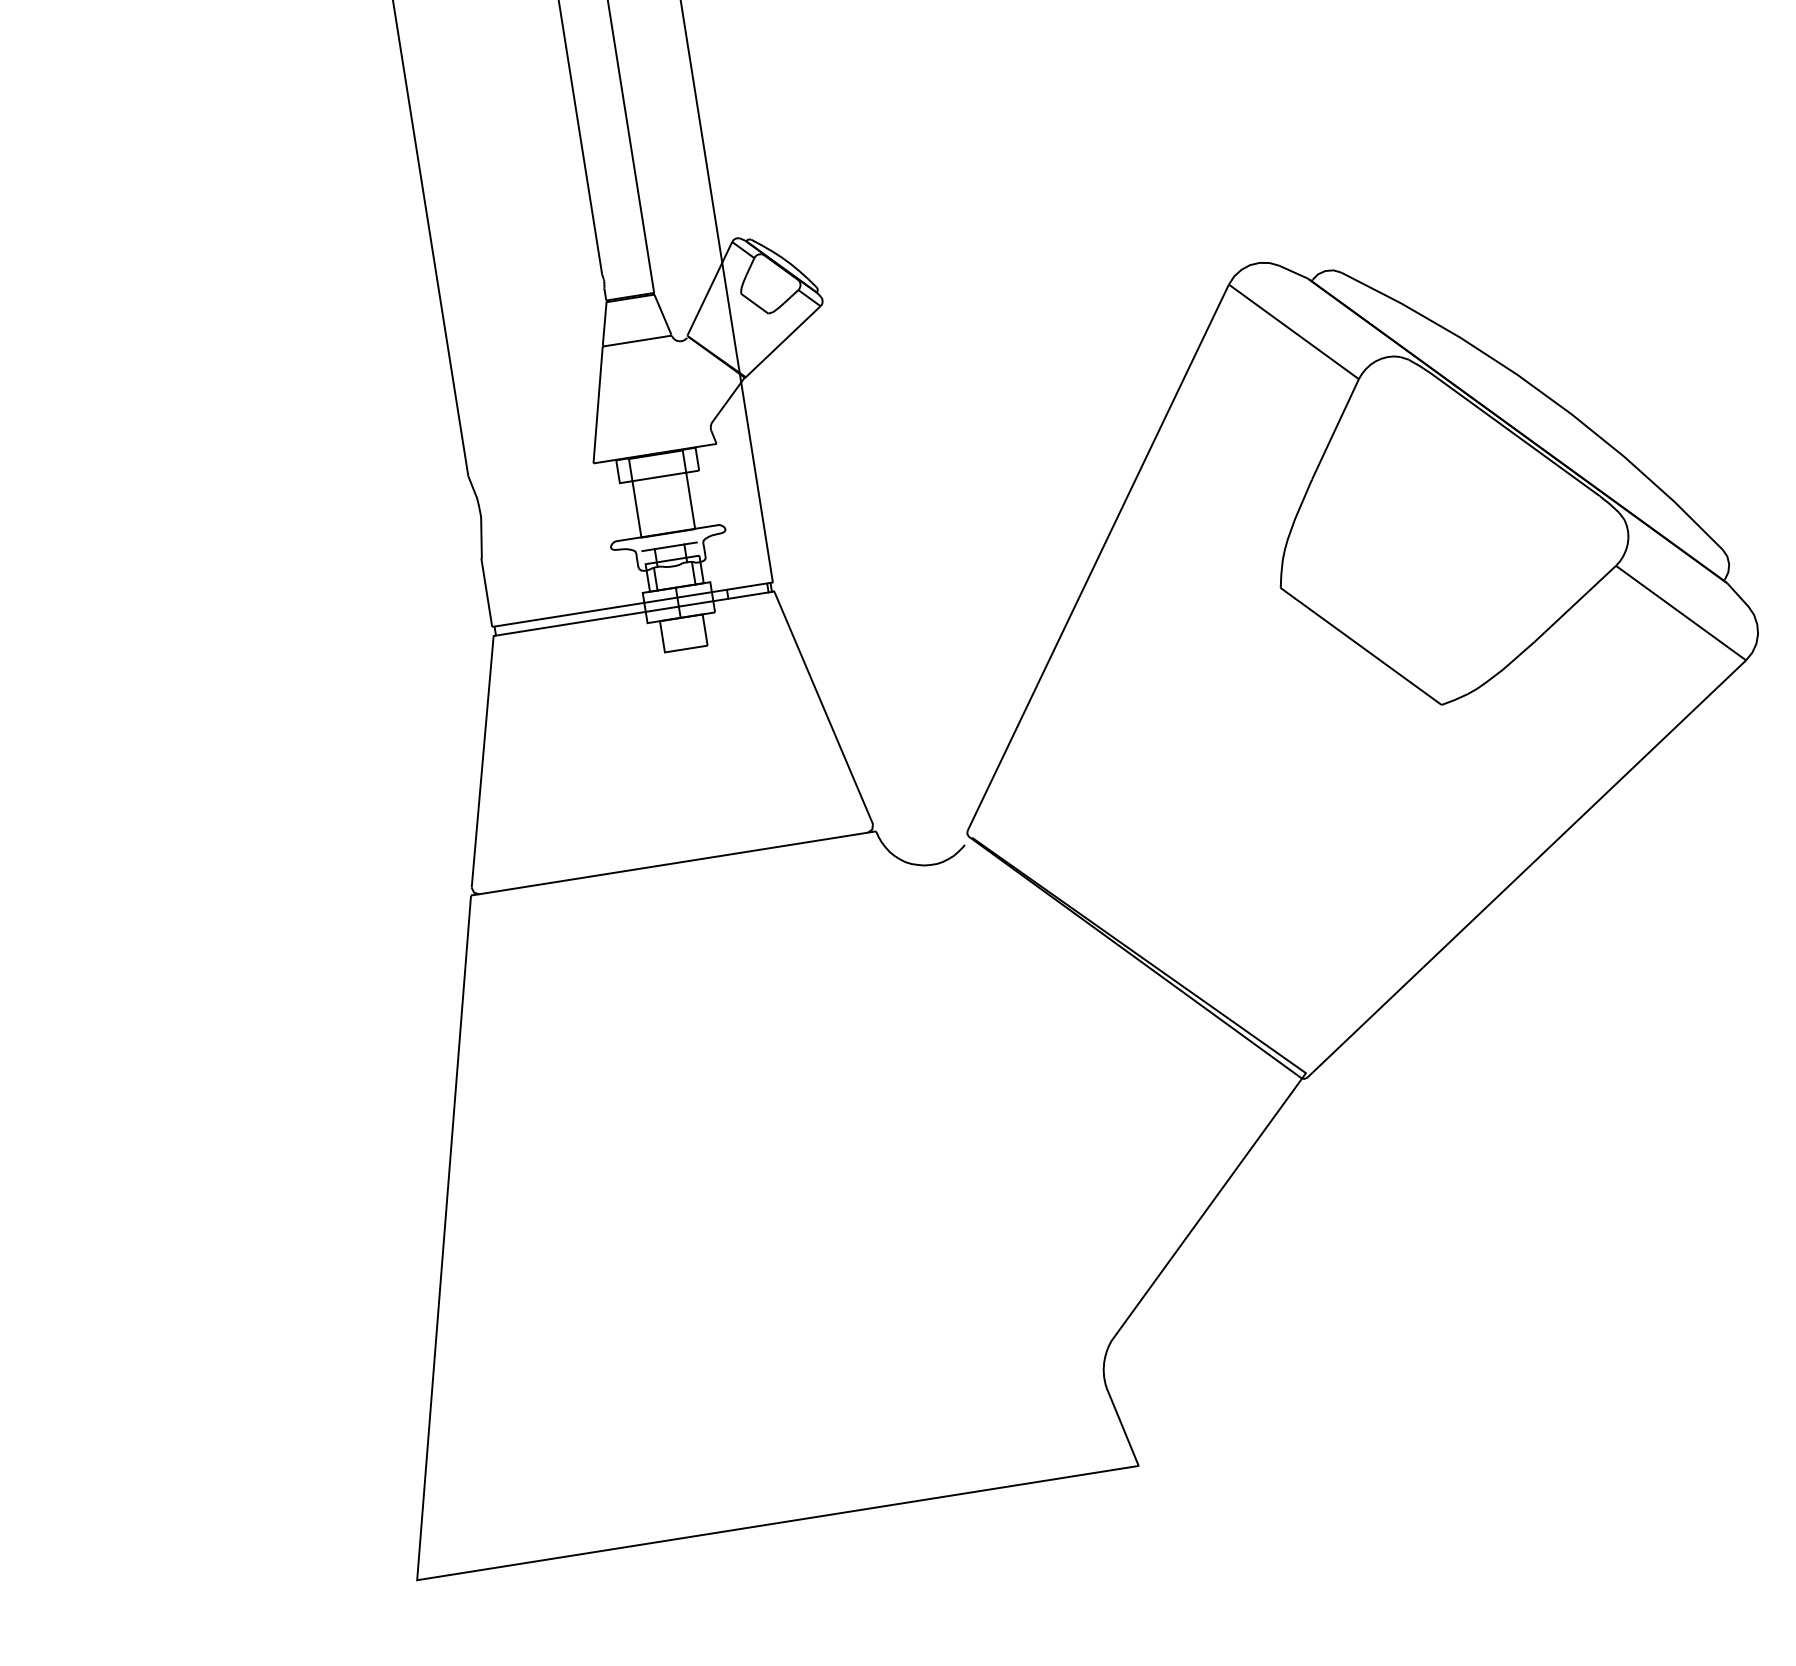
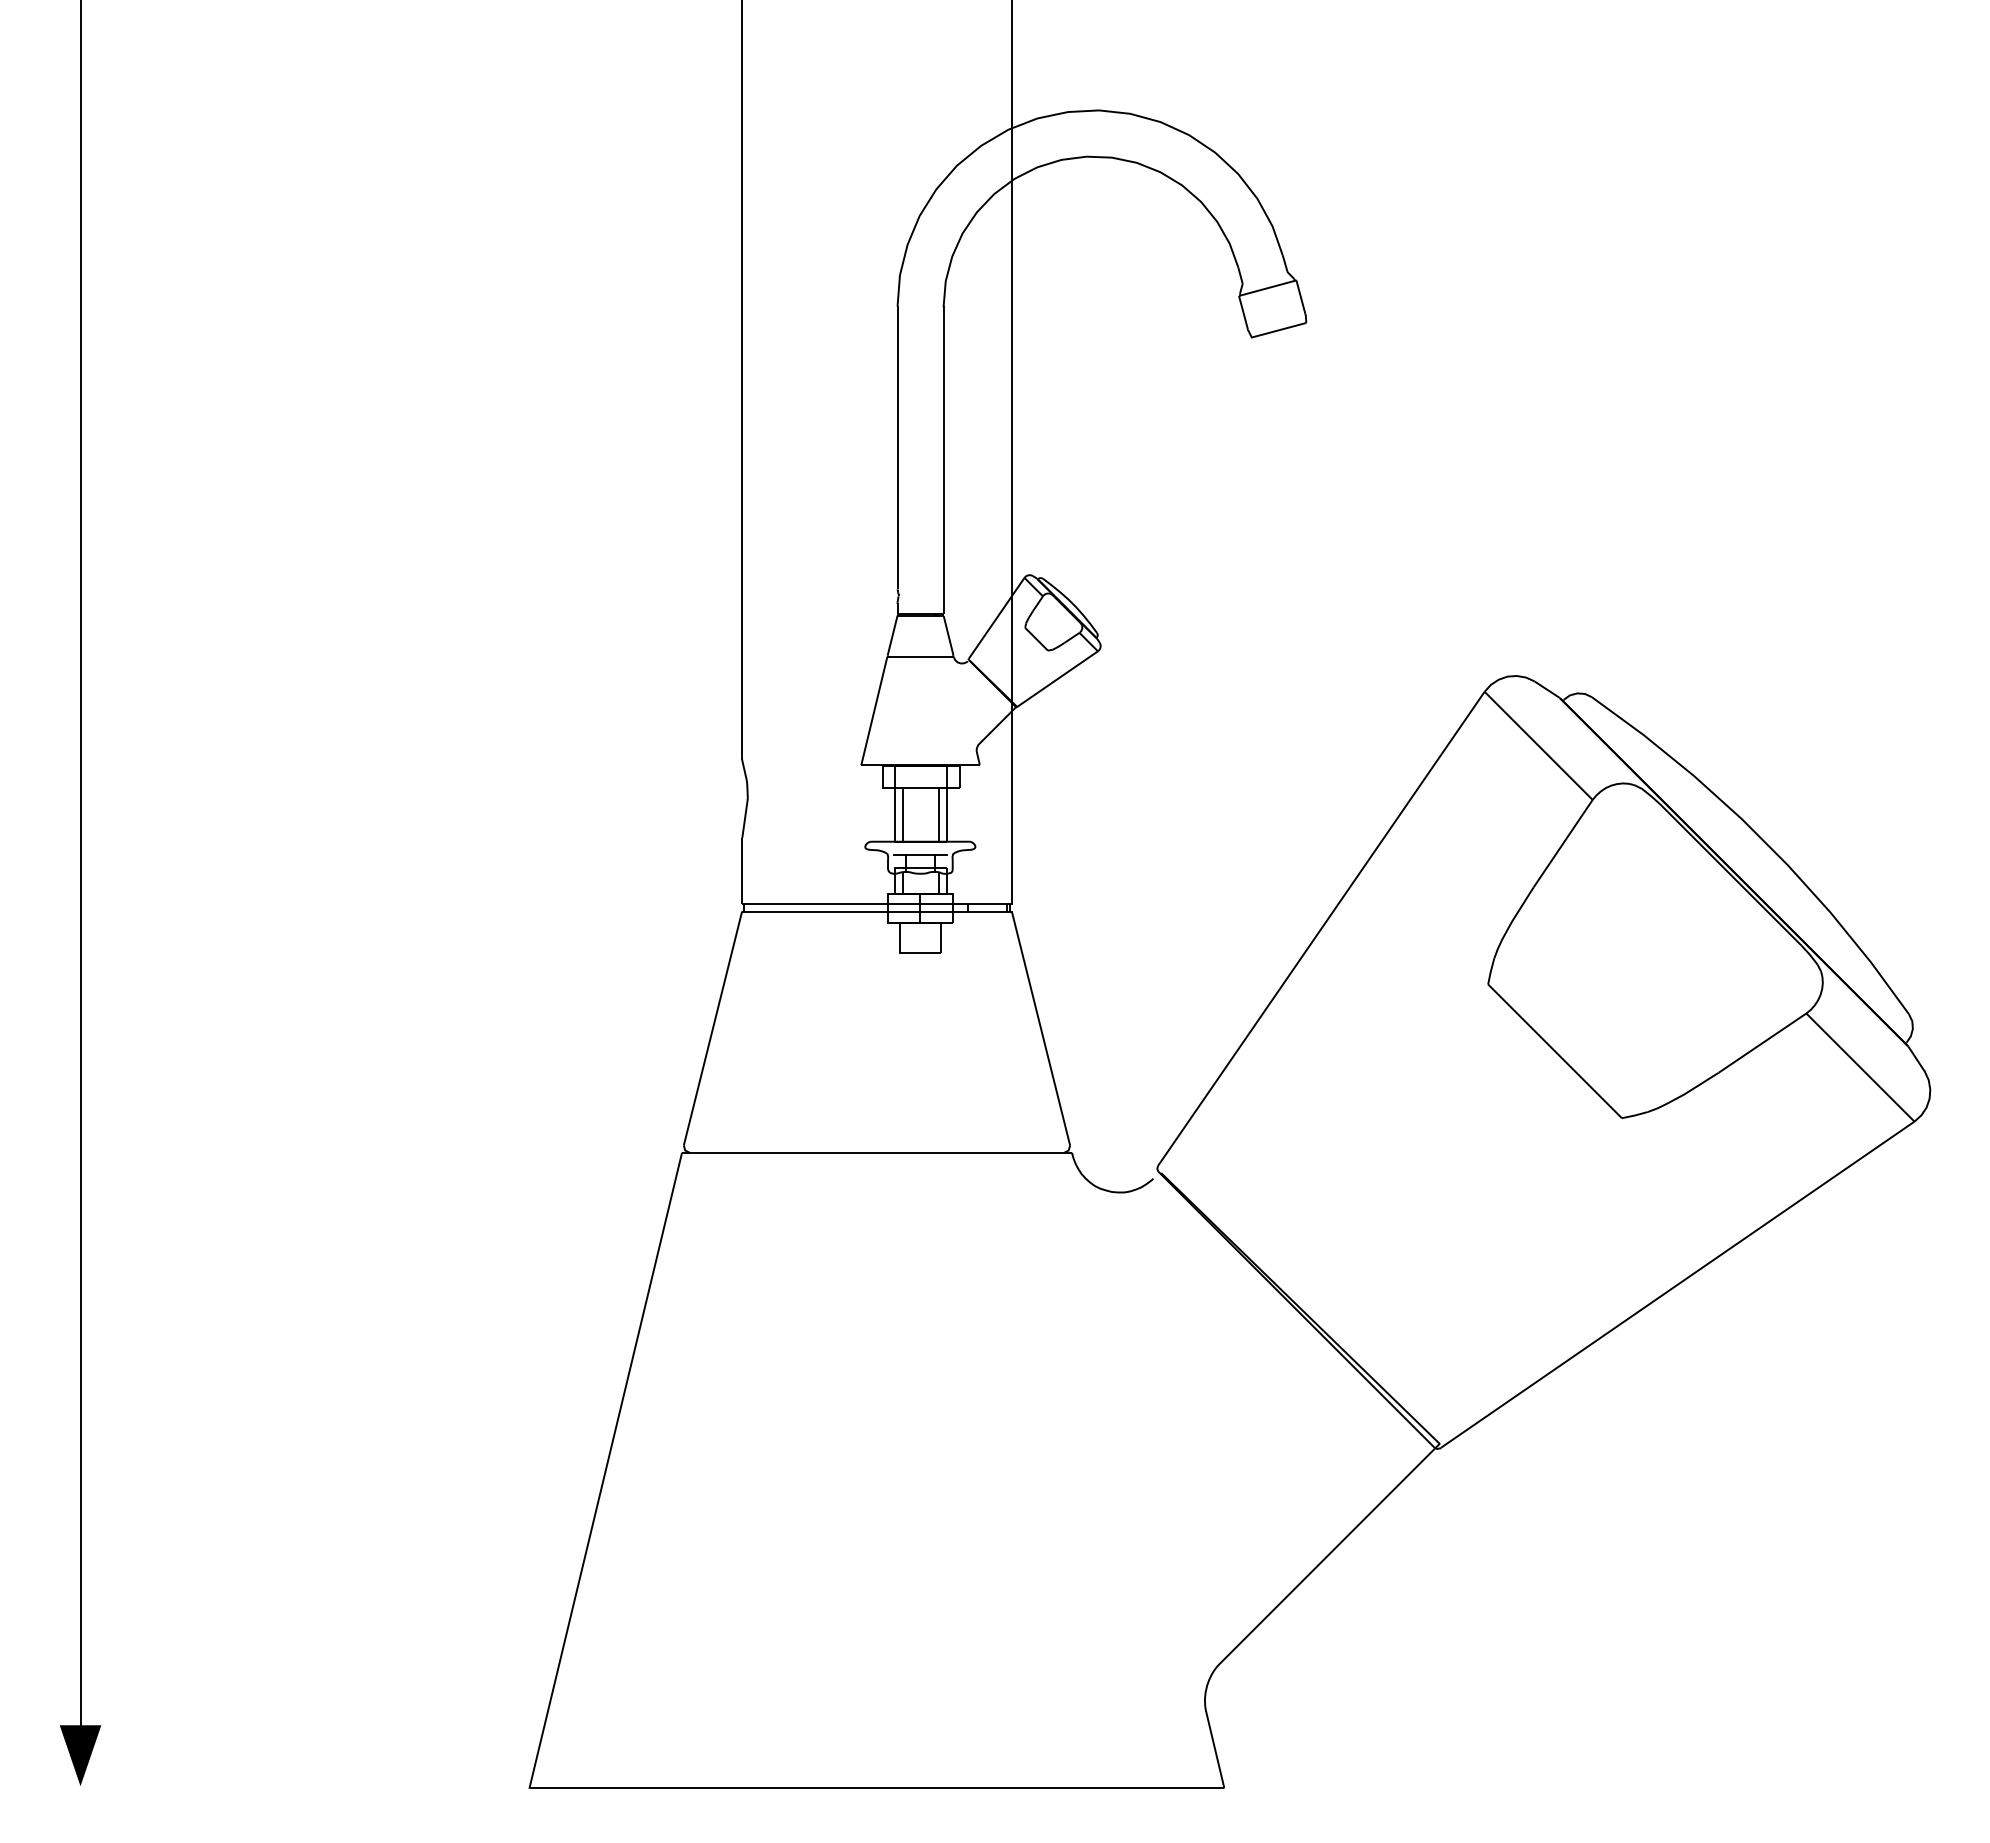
line: (682, 502) -> (939, 815), added
line: (644, 508) -> (902, 815), added

